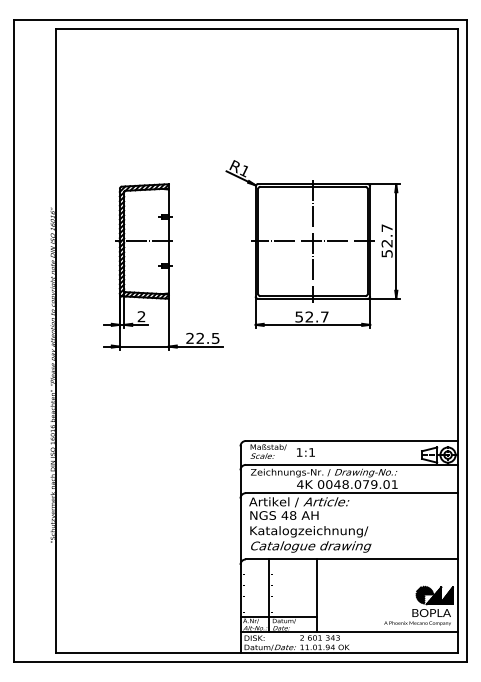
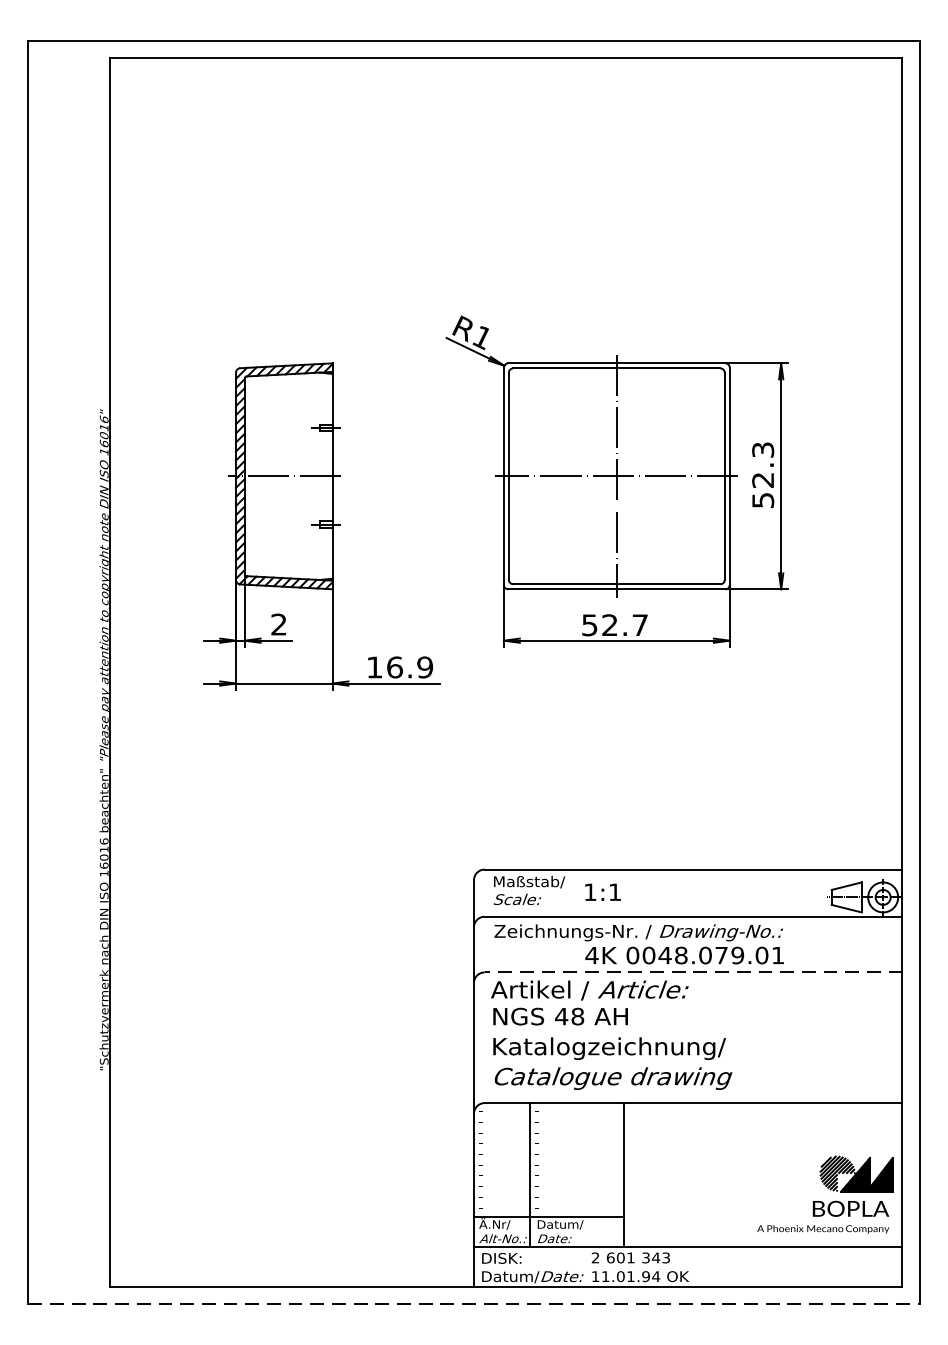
text: (386, 227) -> (761, 448), 52.7 -> 52.3
text: (202, 337) -> (399, 665), 22.5 -> 16.9
line: (351, 493) -> (692, 973), solid -> dashed
line: (240, 661) -> (474, 1304), solid -> dashed

